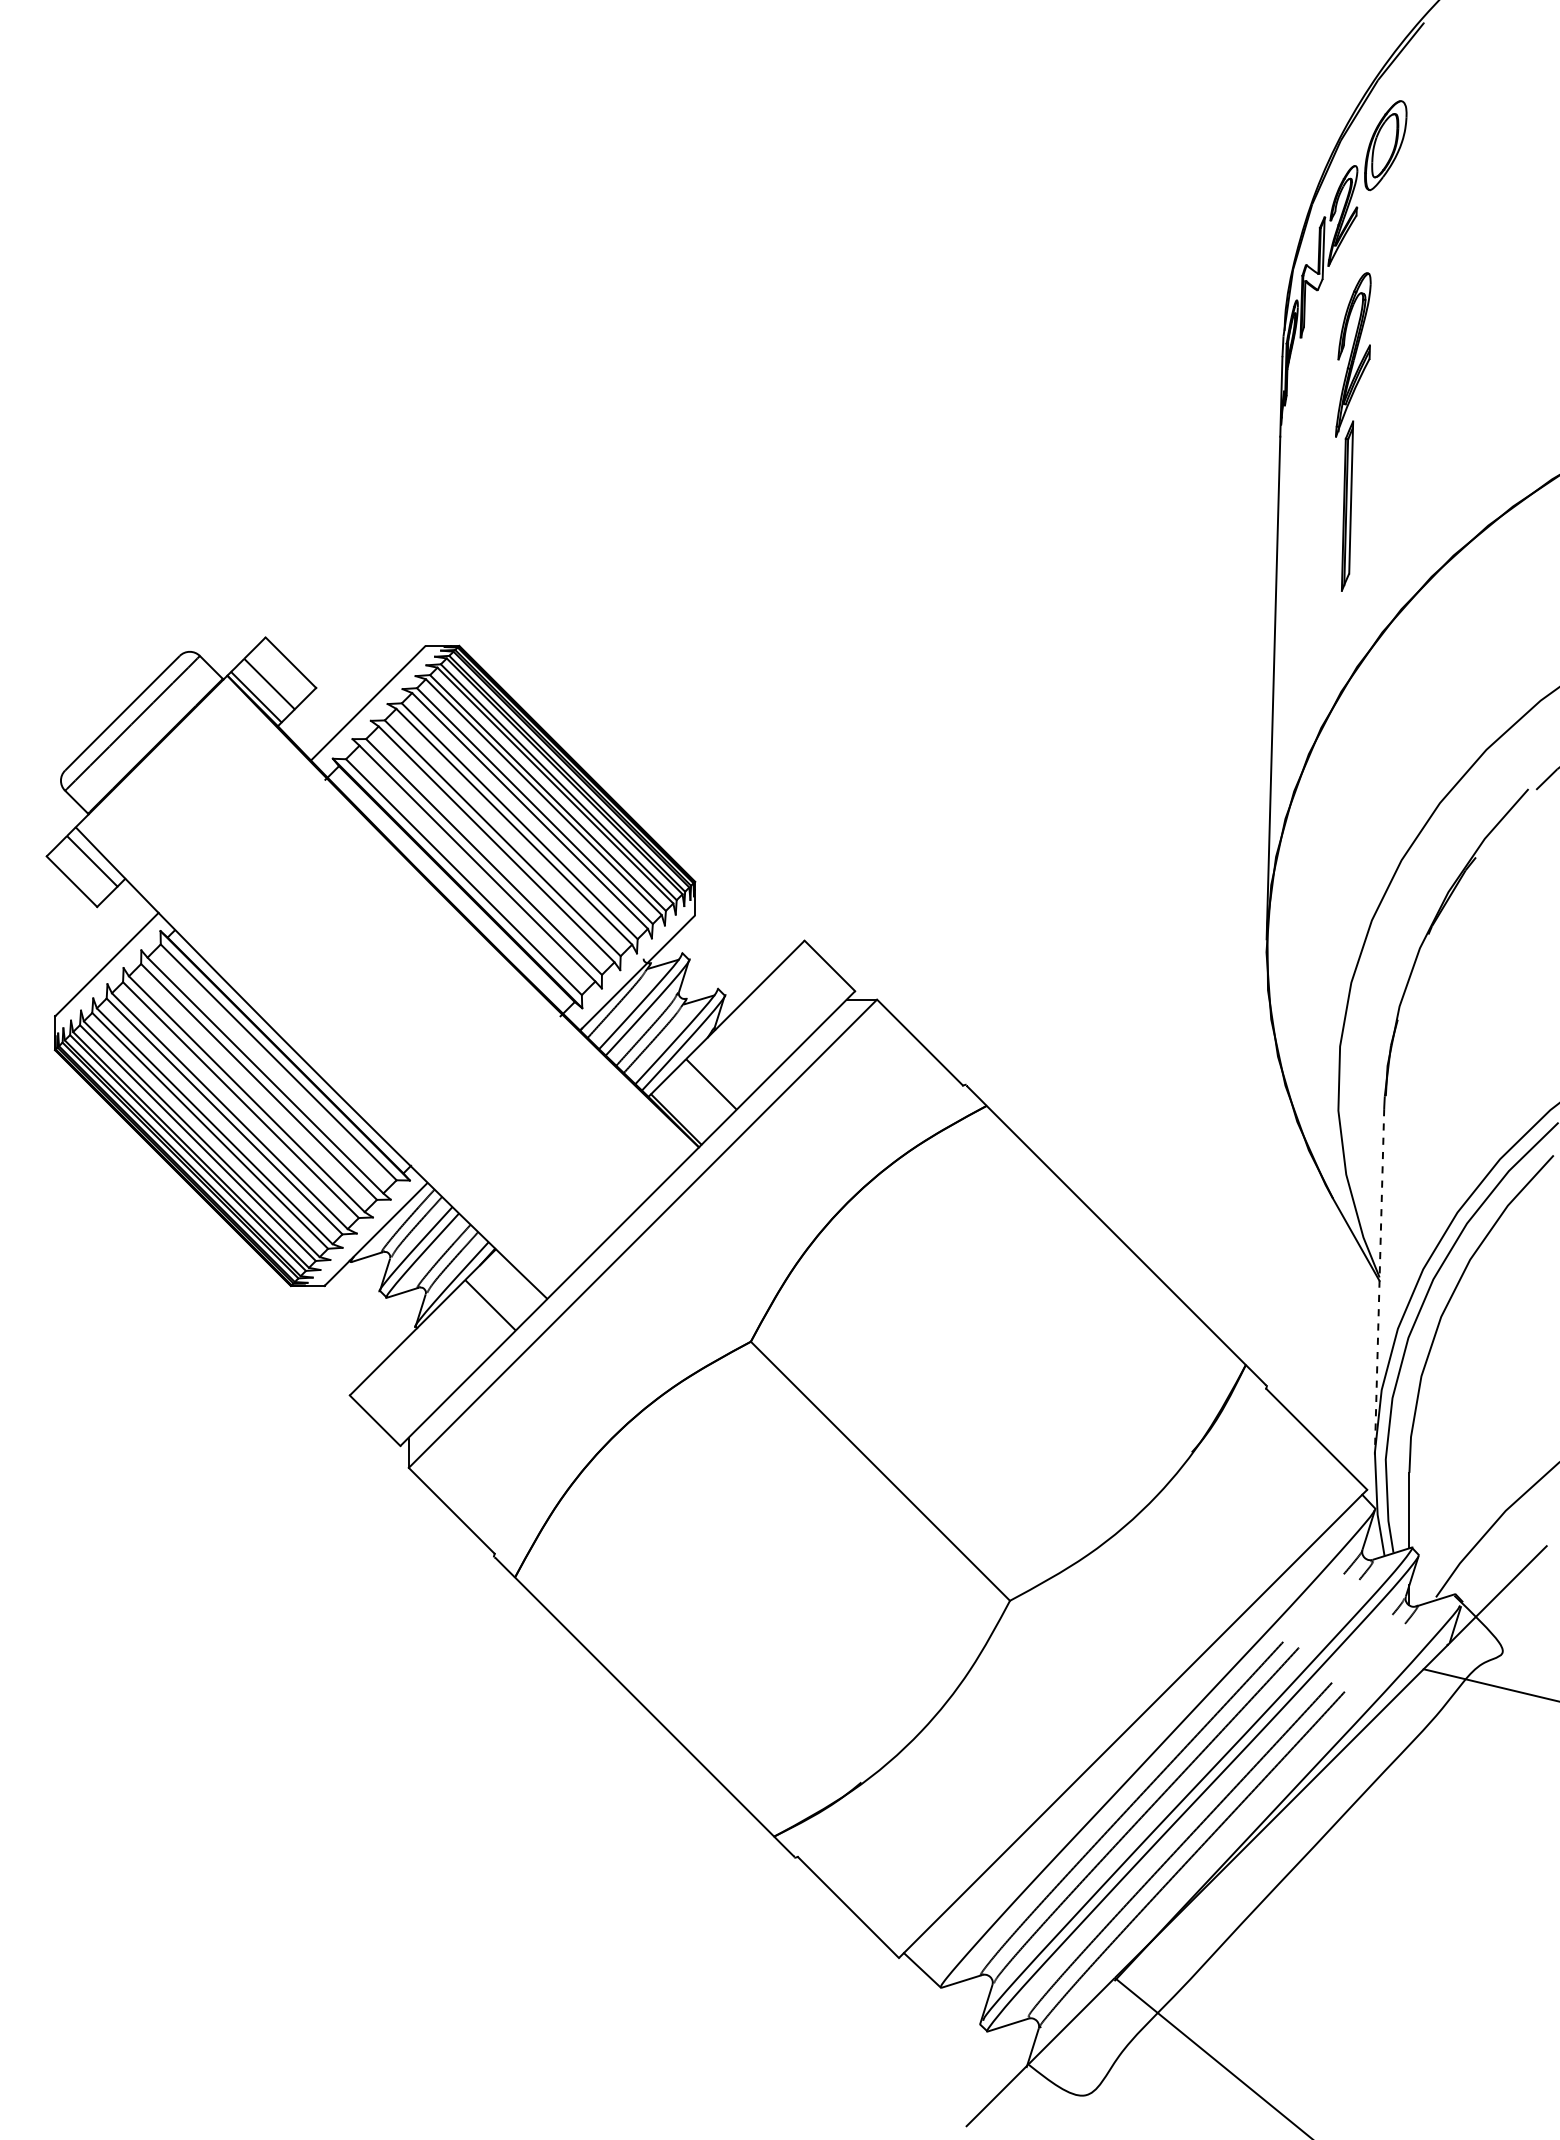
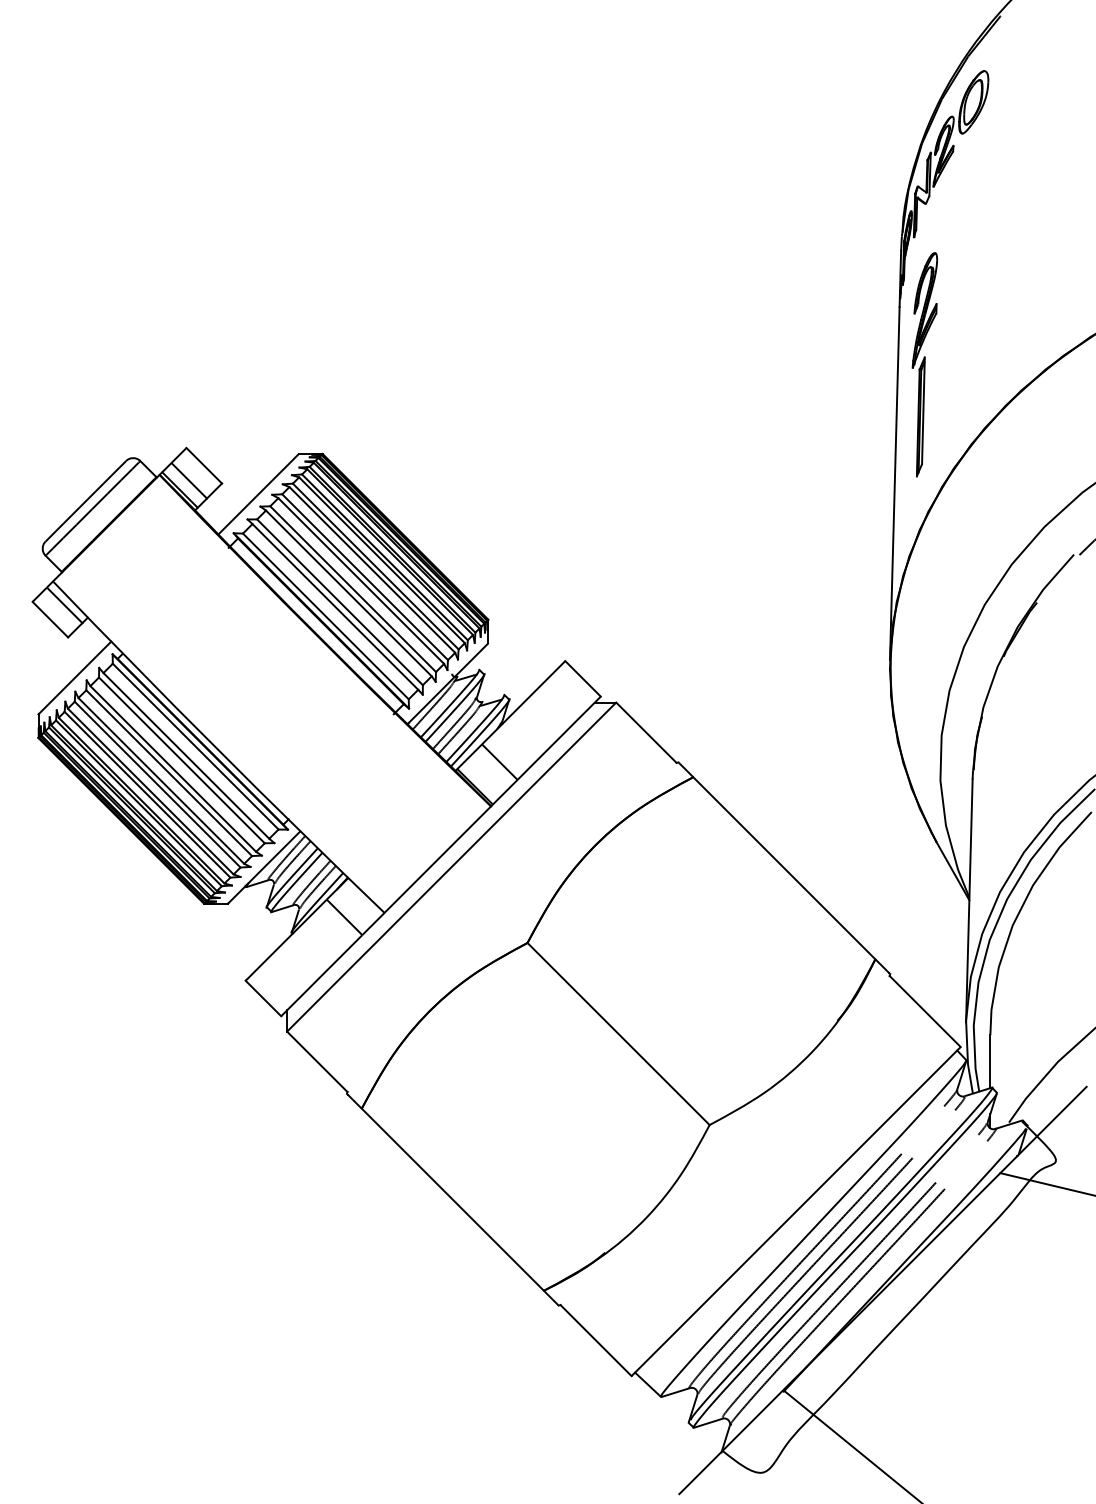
part: (1353, 431) -> (925, 364), moved
line: (1379, 1281) -> (969, 900), dashed -> solid

